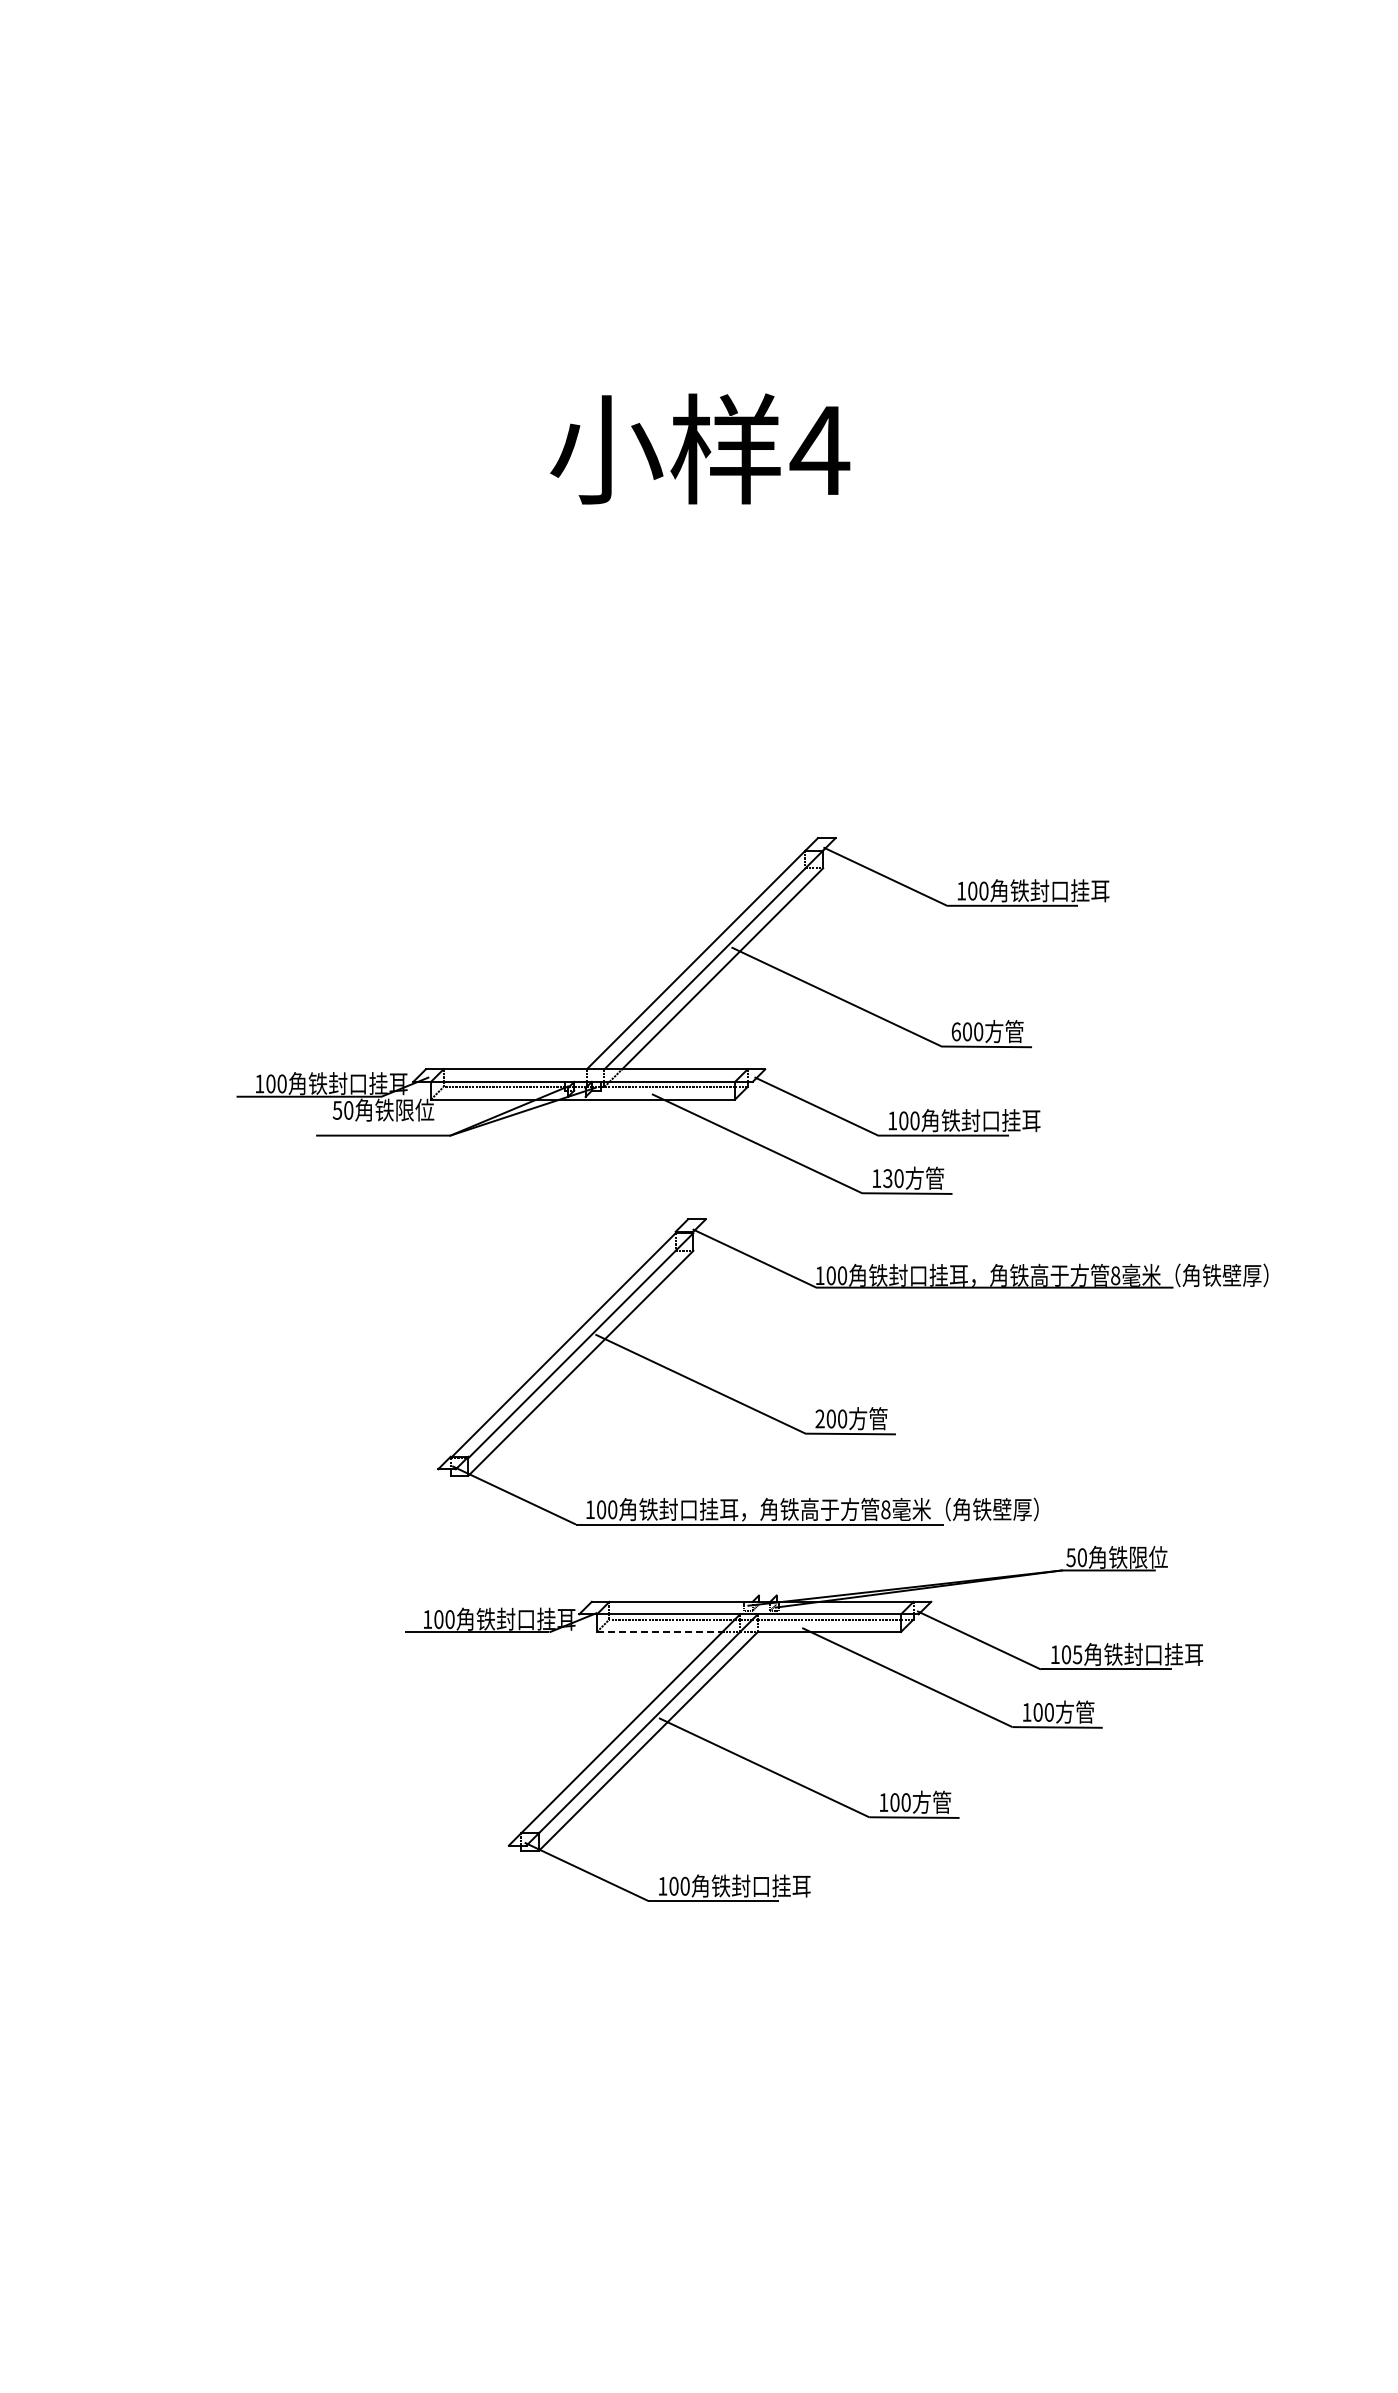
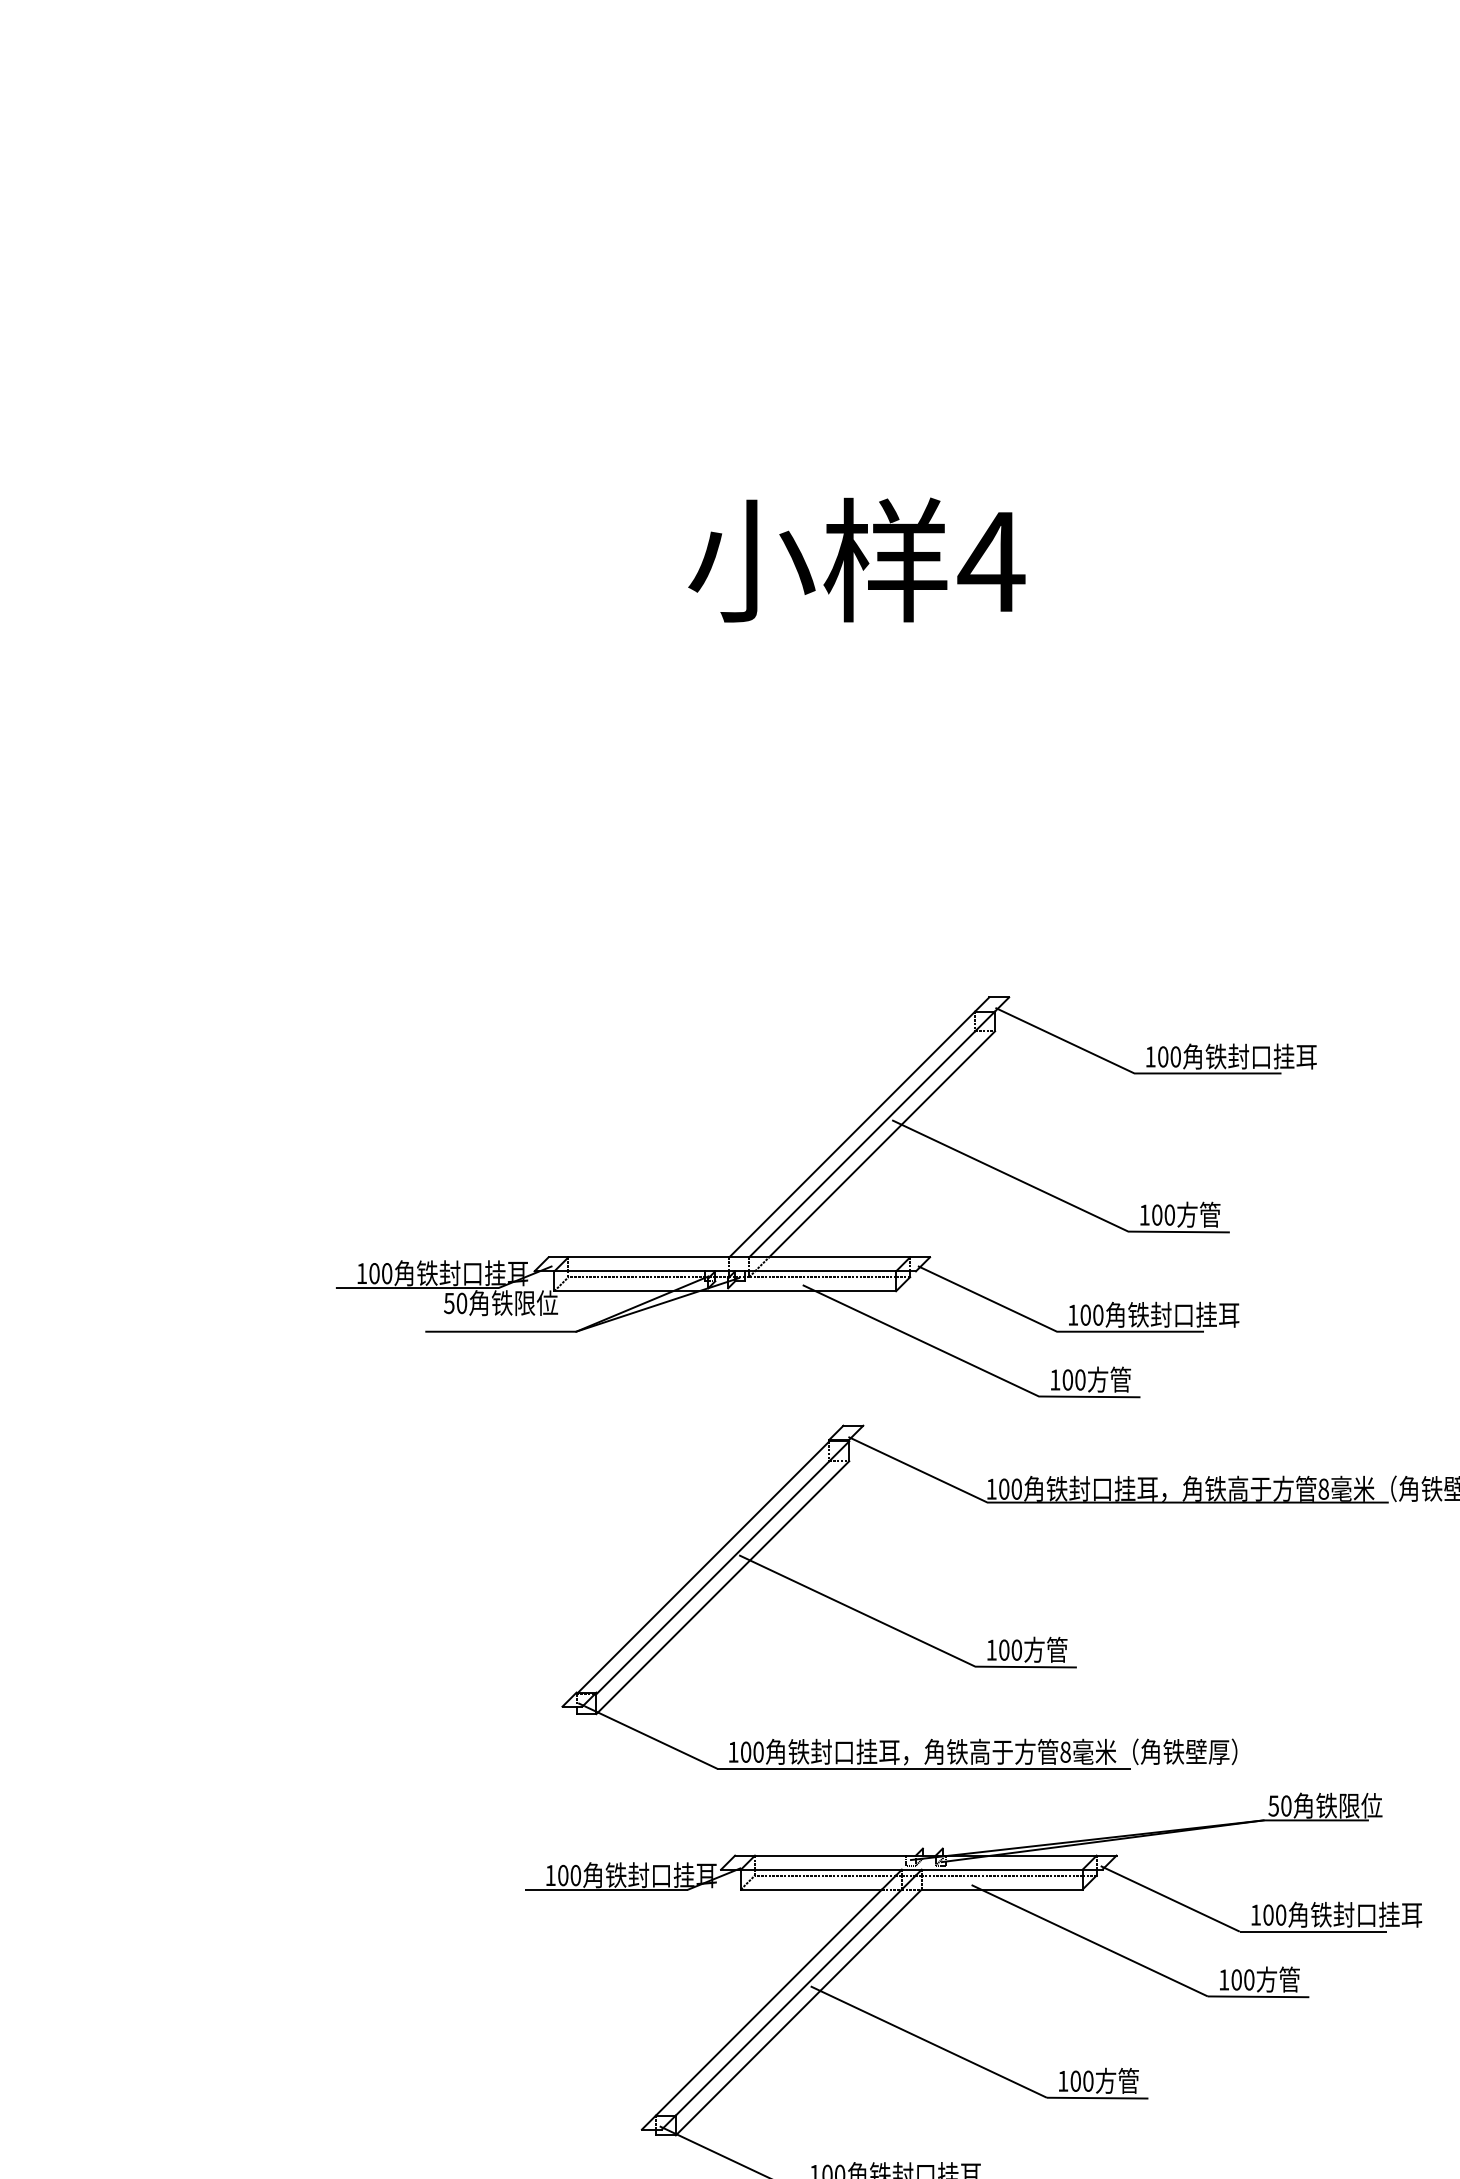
text: (955, 1031) -> (1143, 1214), 600 -> 100
text: (887, 1178) -> (1067, 1379), 130 -> 100
text: (819, 1418) -> (990, 1649), 200 -> 100
line: (659, 1632) -> (811, 1890), dashed -> solid
text: (1077, 1654) -> (1280, 1914), 105 -> 100

